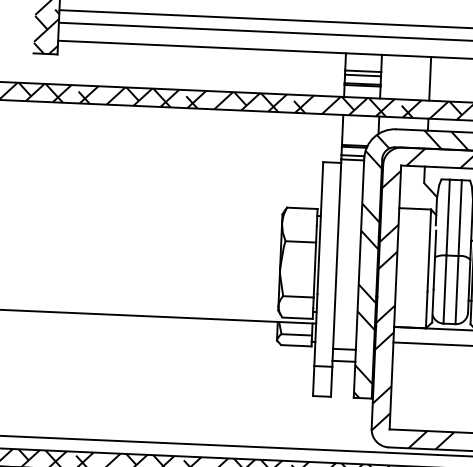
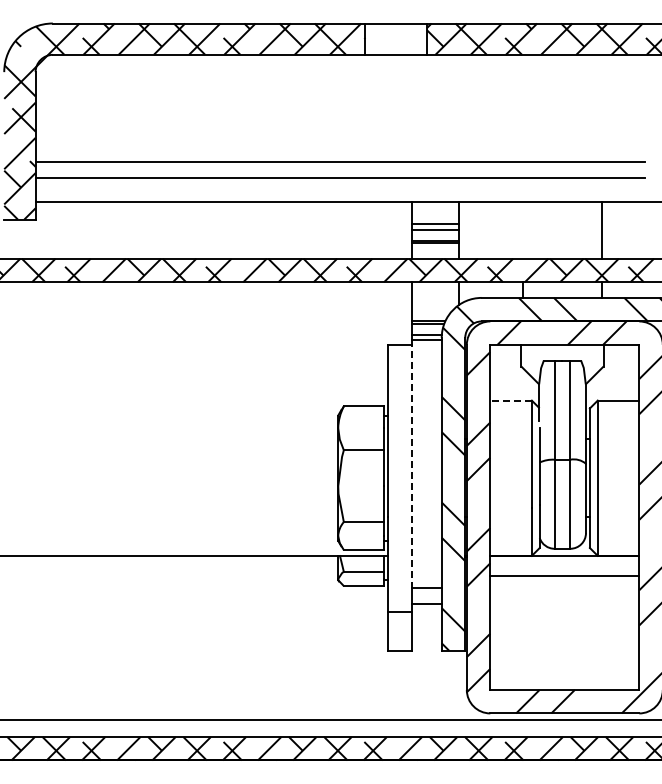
line: (430, 78) -> (523, 229), removed
line: (415, 208) -> (511, 400), solid -> dashed
line: (336, 254) -> (411, 464), solid -> dashed

